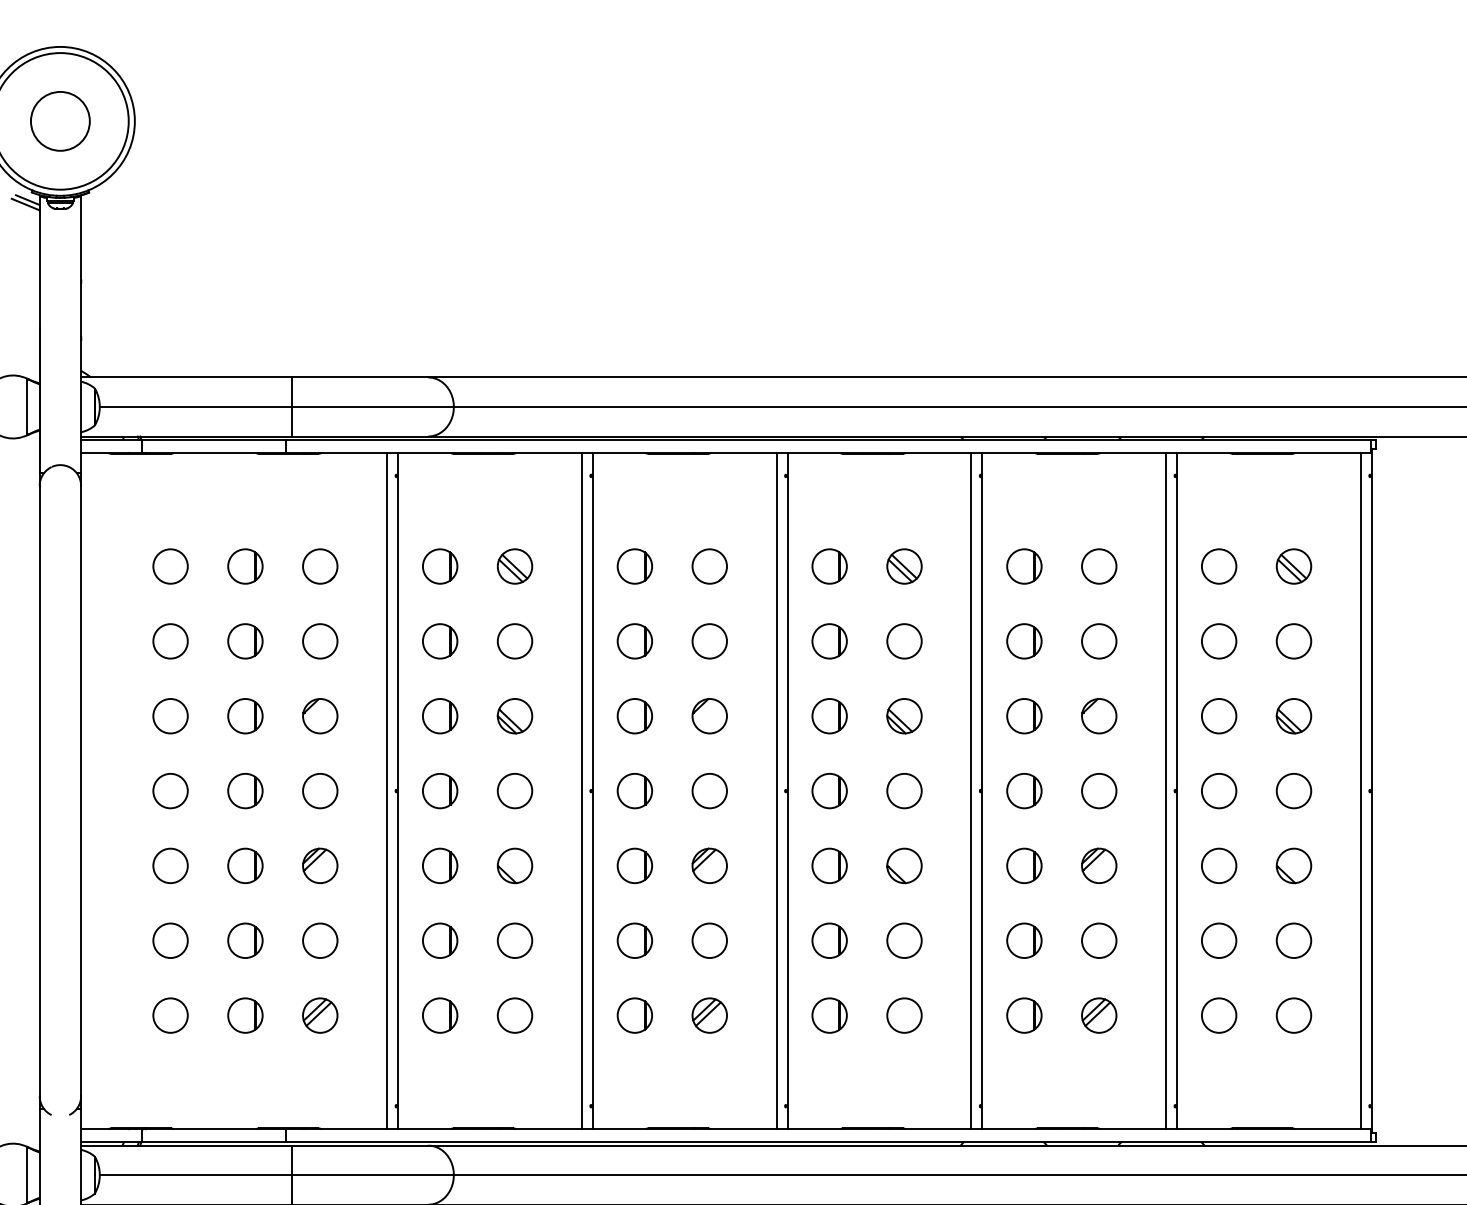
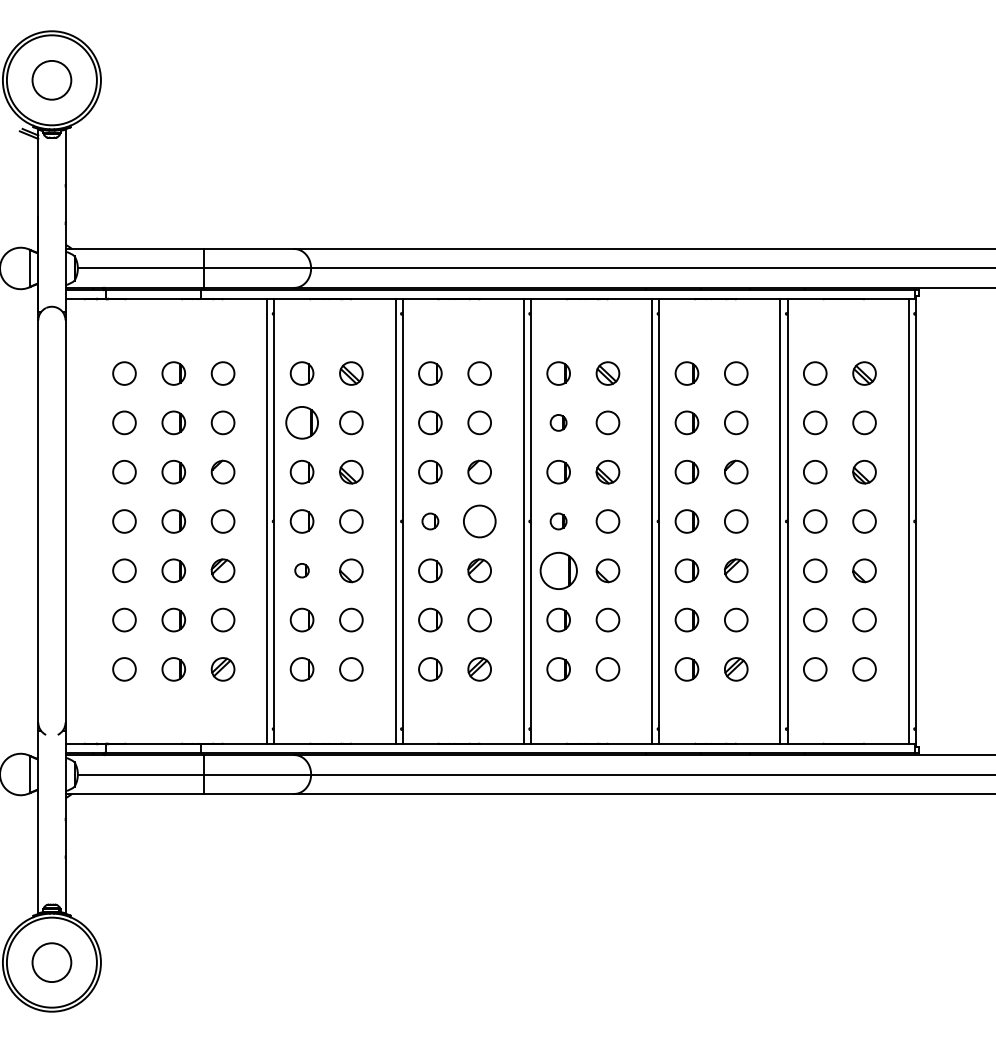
part: (439, 640) -> (301, 422), size x1.4
part: (829, 640) -> (558, 422), size x0.7
part: (635, 791) -> (430, 521), size x0.7
circle: (709, 791) -> (479, 521), size x1.4
part: (829, 791) -> (558, 521), size x0.7
part: (439, 865) -> (301, 570), size x0.6
part: (829, 865) -> (558, 570), size x1.6

